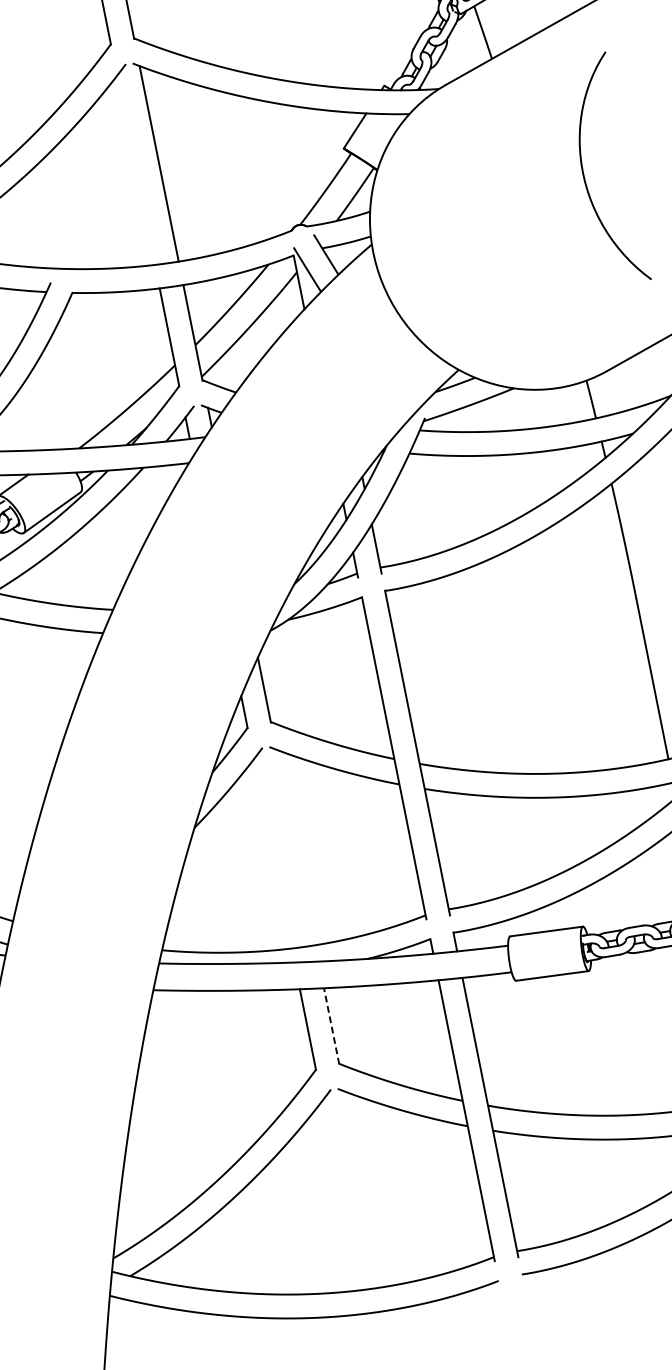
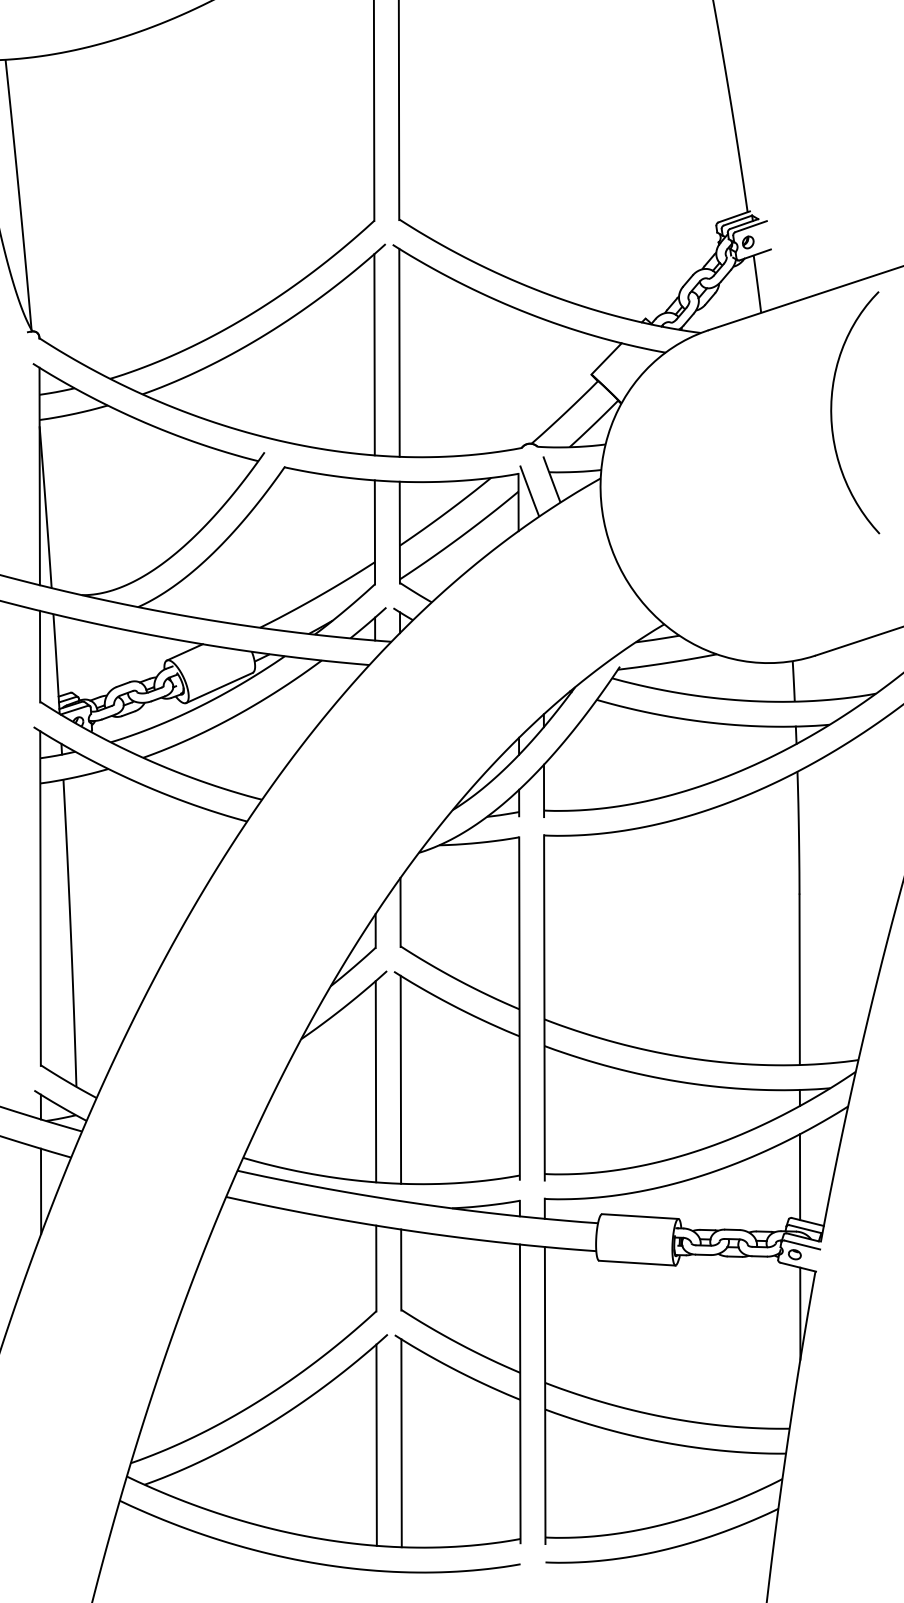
line: (135, 170) -> (374, 354), added
curve: (584, 174) -> (832, 412), moved
line: (295, 847) -> (400, 1079), added
line: (272, 853) -> (375, 1081), added
line: (331, 1025) -> (401, 1269), dashed -> solid
line: (364, 1189) -> (401, 1443), added
line: (340, 1195) -> (376, 1444), added

